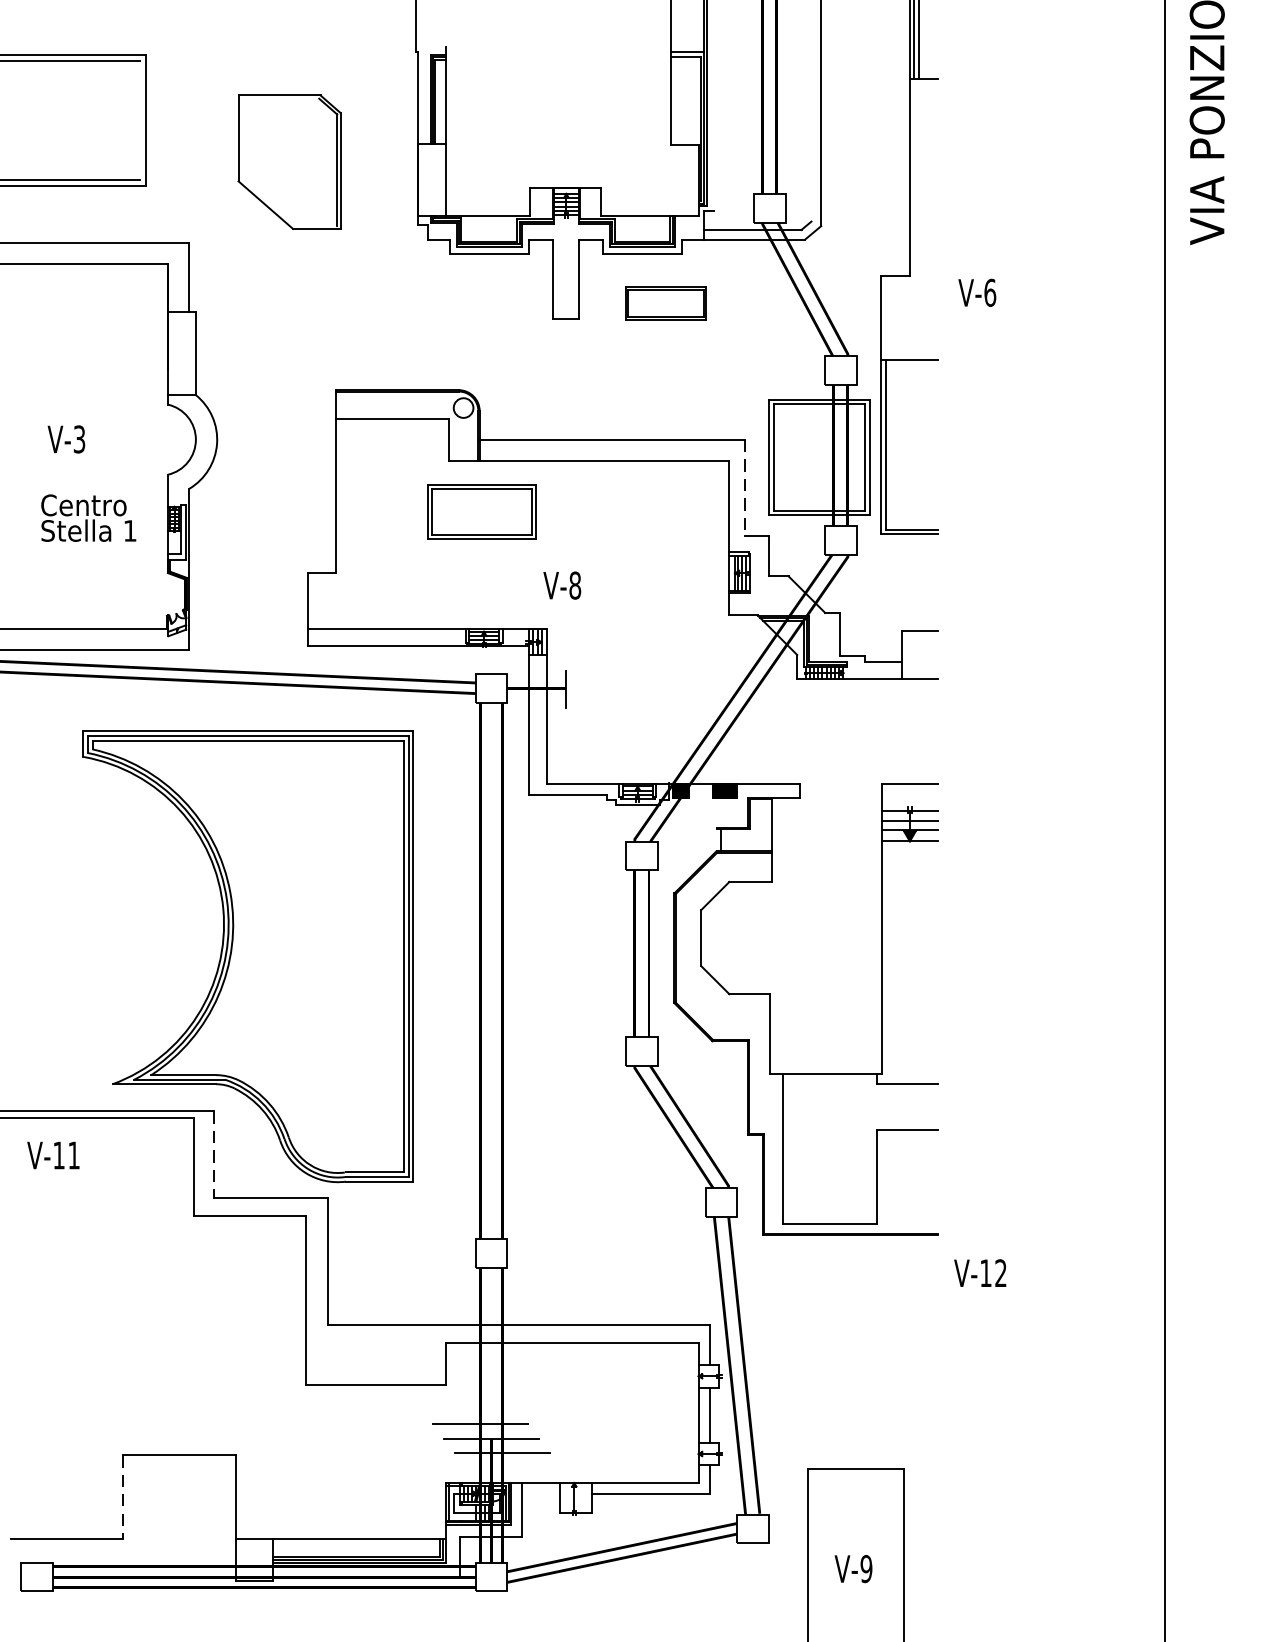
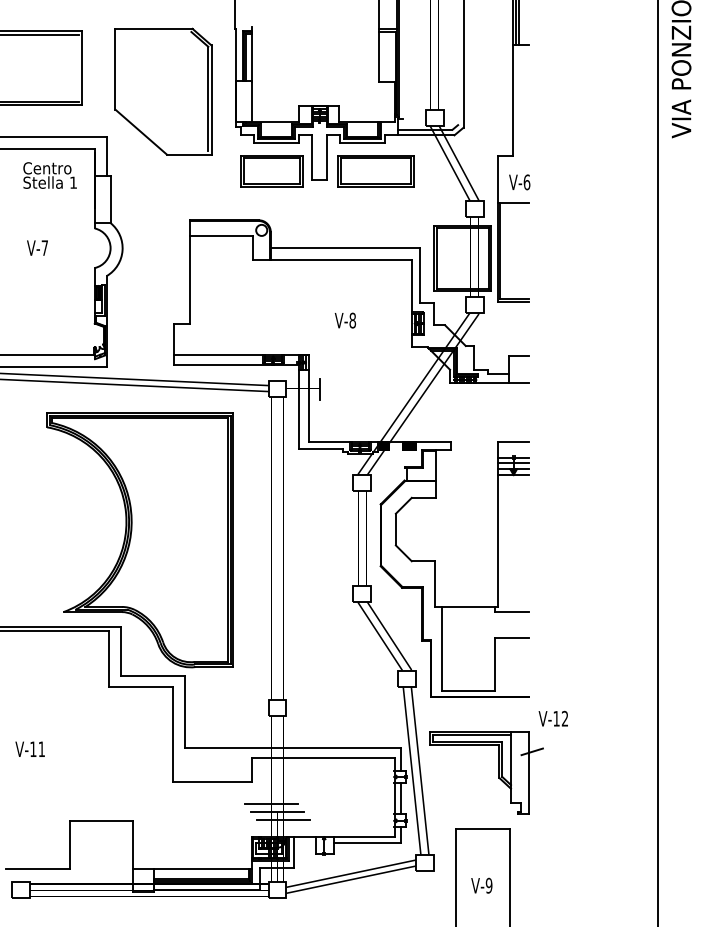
part: (289, 162) -> (163, 91), size x1.67
text: (976, 293) -> (519, 182), moved
part: (665, 303) -> (375, 171), size x1.67
text: (78, 440) -> (44, 248), V-3 -> V-7
line: (744, 489) -> (420, 276), dashed -> solid
part: (480, 512) -> (271, 171), moved
text: (87, 518) -> (49, 175), moved
text: (560, 585) -> (344, 320), moved
text: (52, 1154) -> (29, 748), moved
line: (213, 1155) -> (120, 652), dashed -> solid
part: (883, 1368) -> (498, 772), added
line: (123, 1497) -> (69, 845), dashed -> solid

